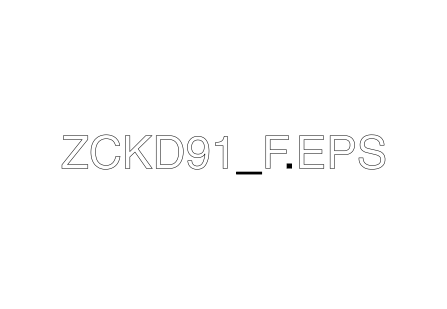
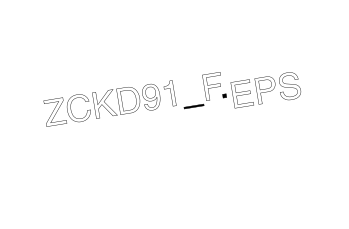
part: (342, 151) -> (266, 89), moved

